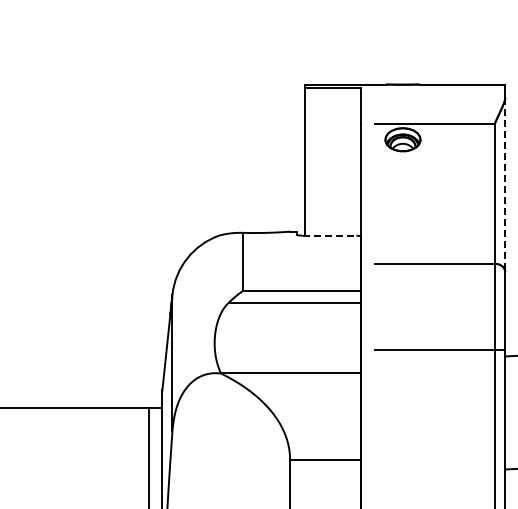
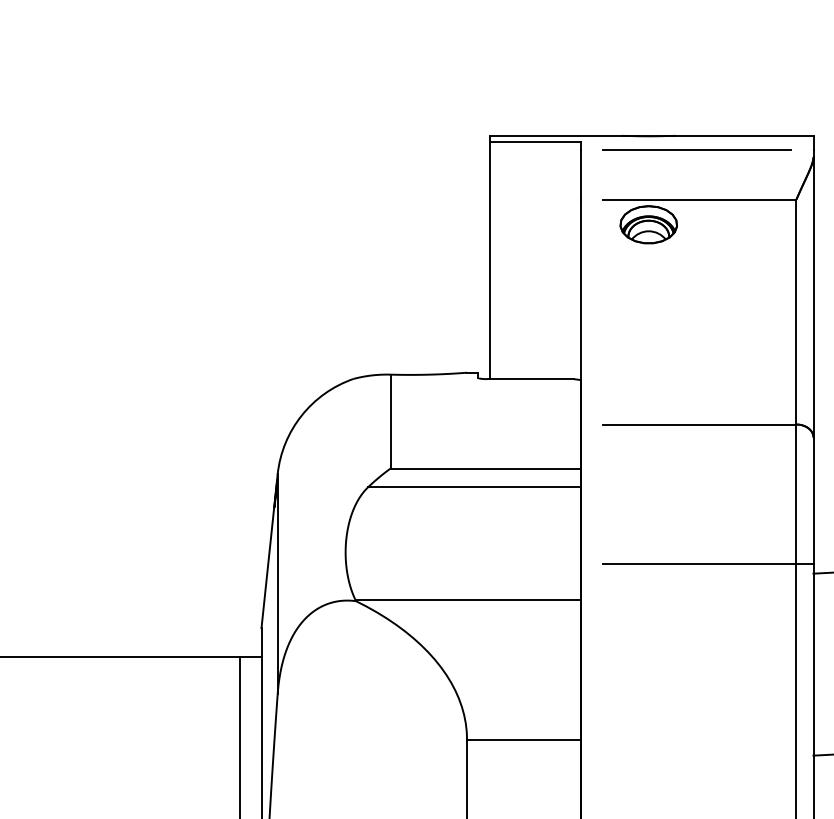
line: (432, 93) -> (696, 150), added
line: (505, 185) -> (813, 298), dashed -> solid
line: (329, 235) -> (530, 378), dashed -> solid

